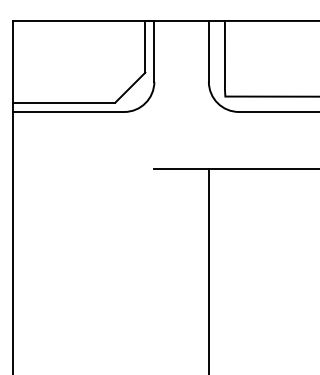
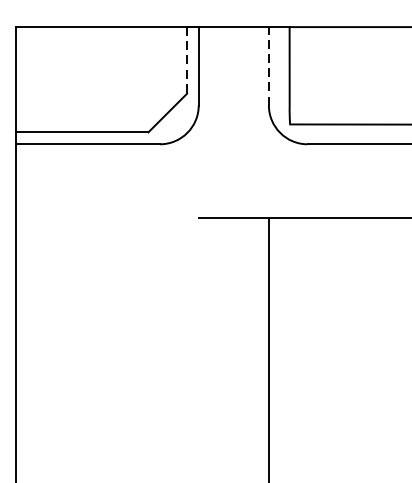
line: (145, 46) -> (187, 59), solid -> dashed
line: (208, 50) -> (268, 65), solid -> dashed

